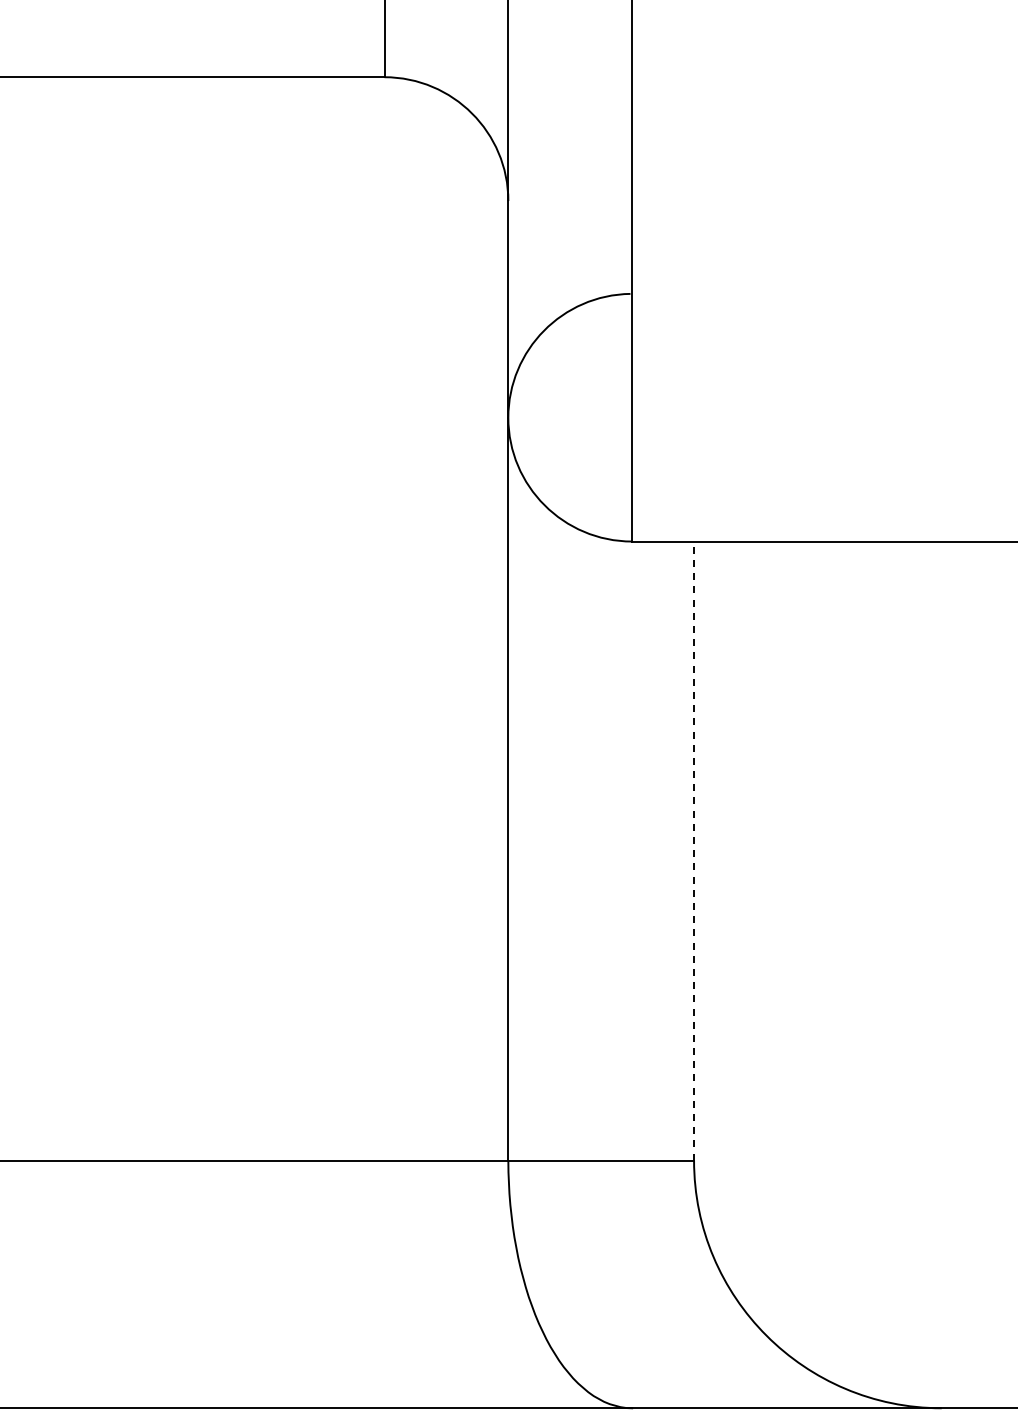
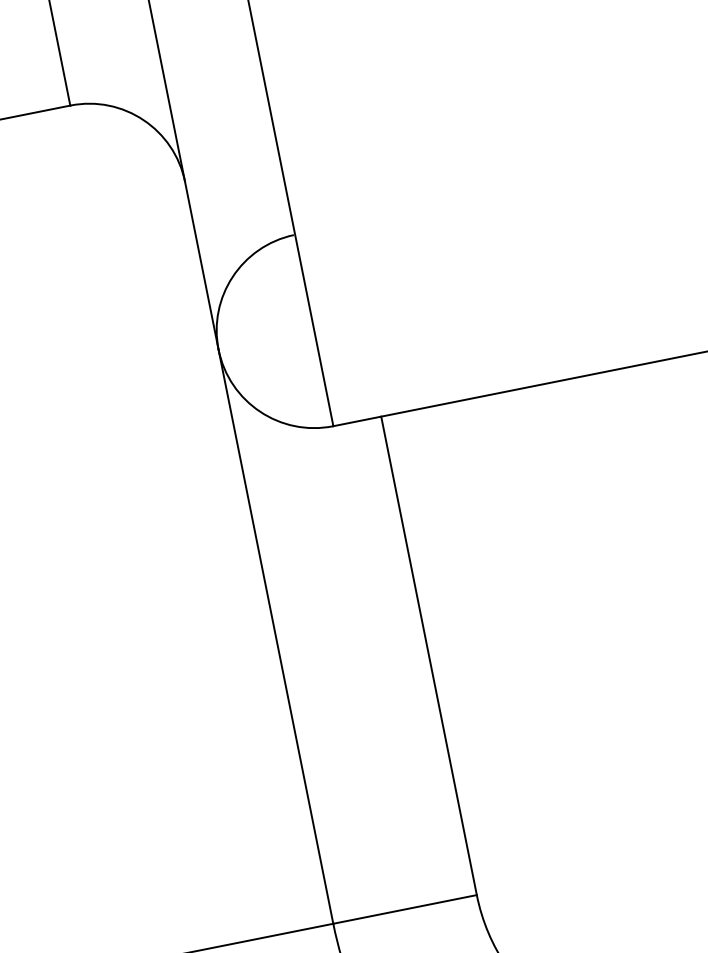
line: (694, 851) -> (429, 656), dashed -> solid

